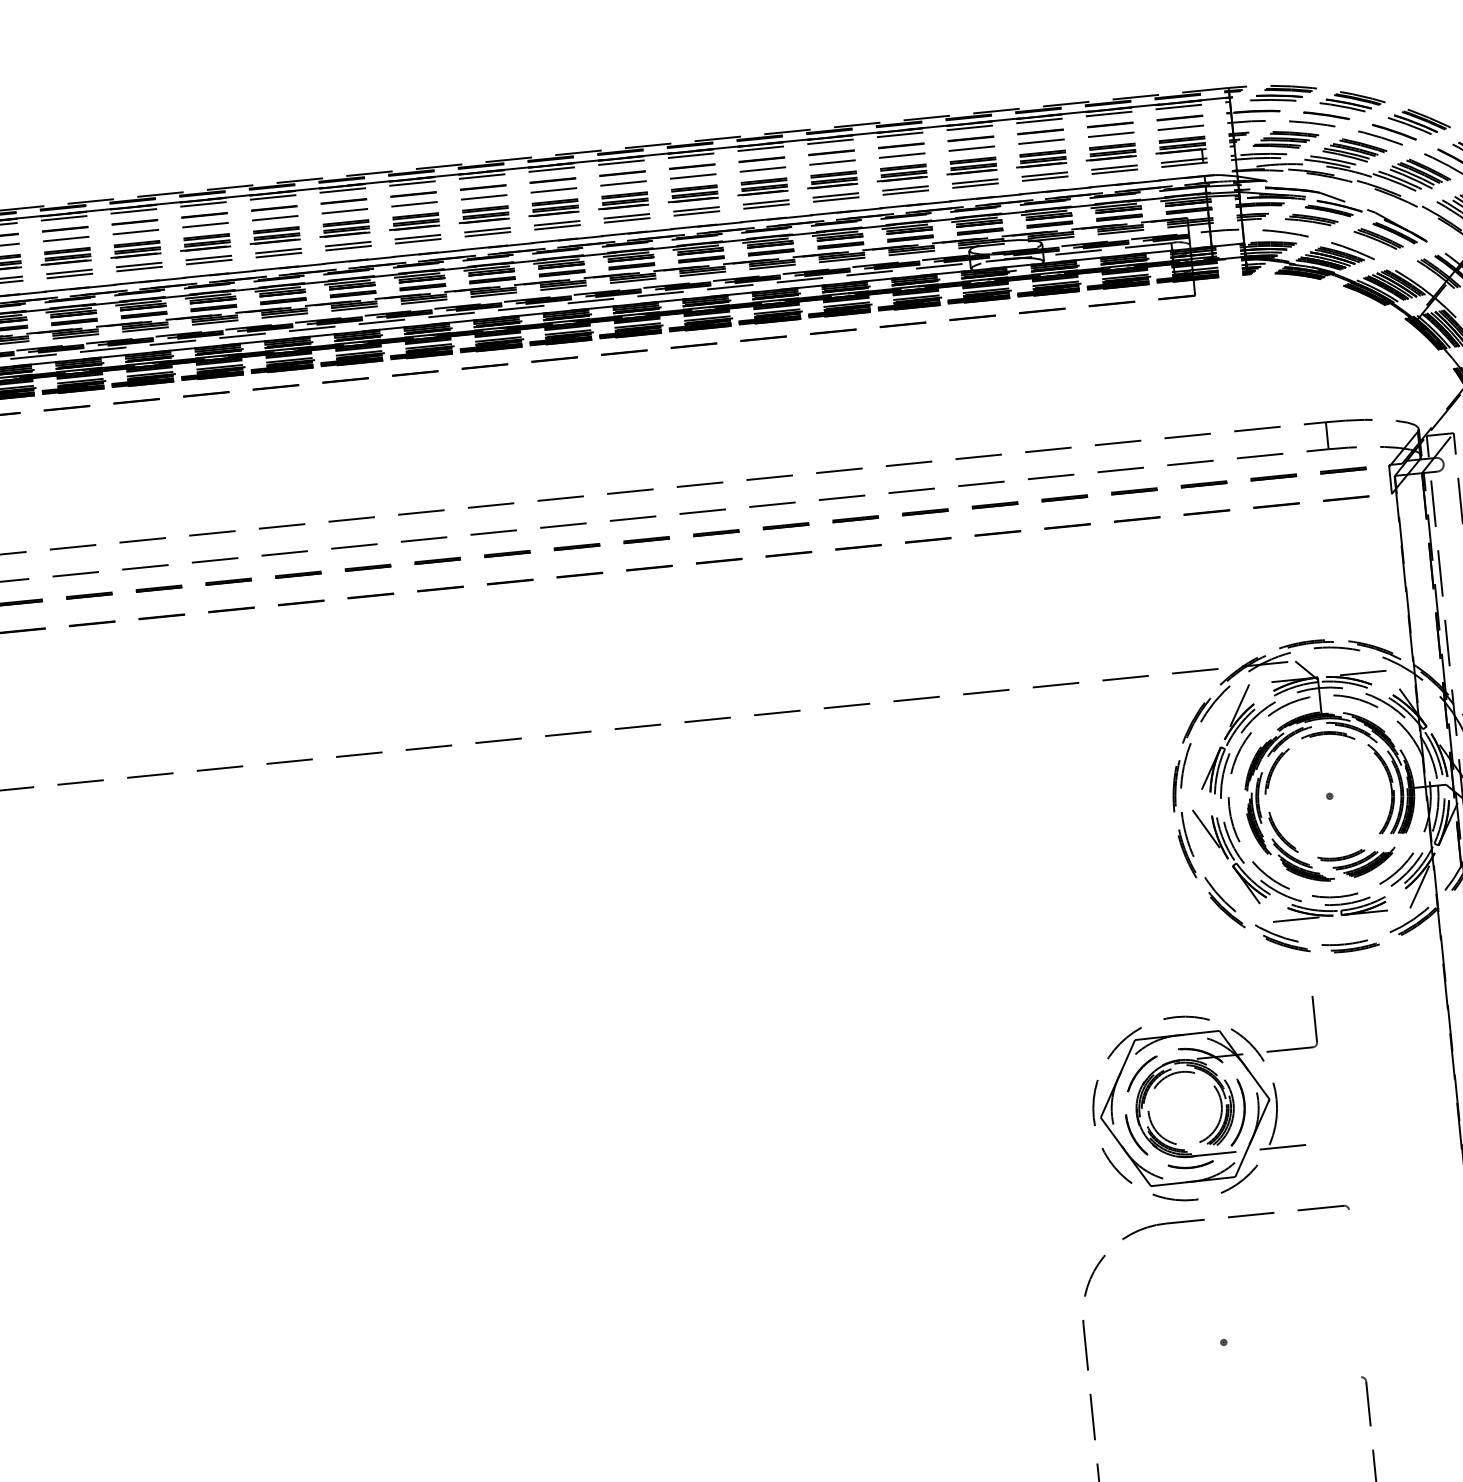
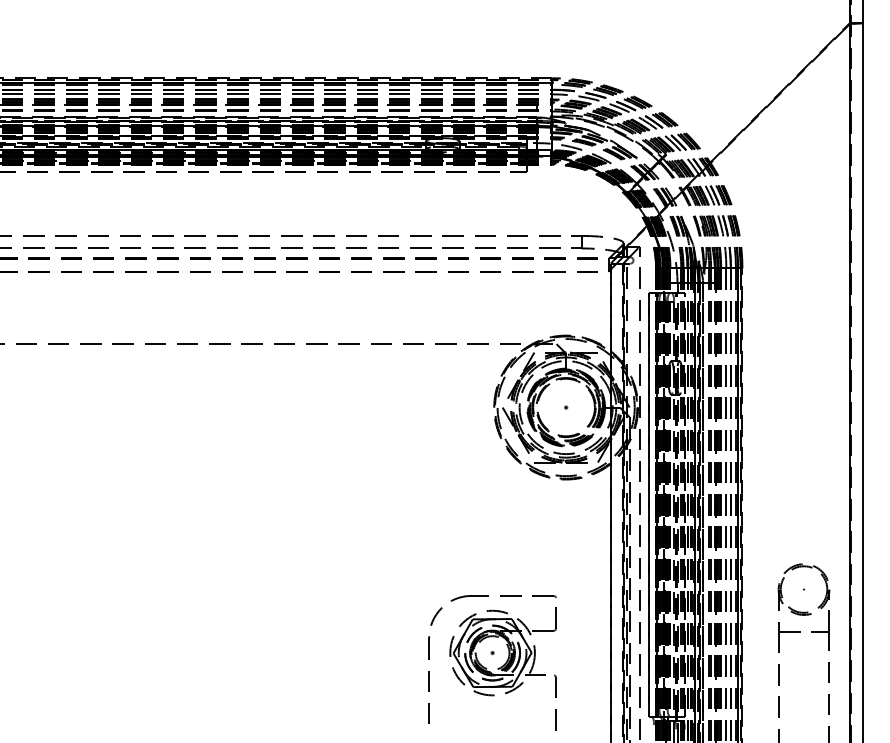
part: (1206, 1103) -> (502, 651), moved

